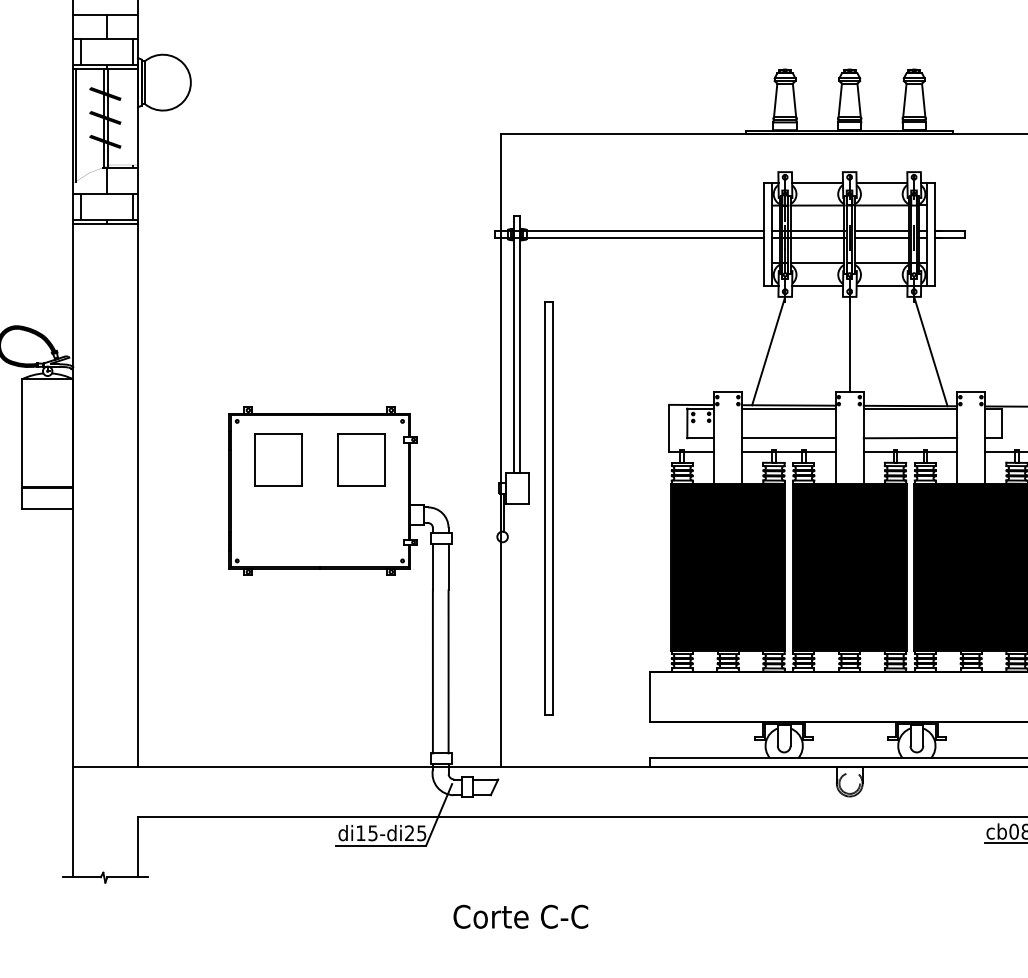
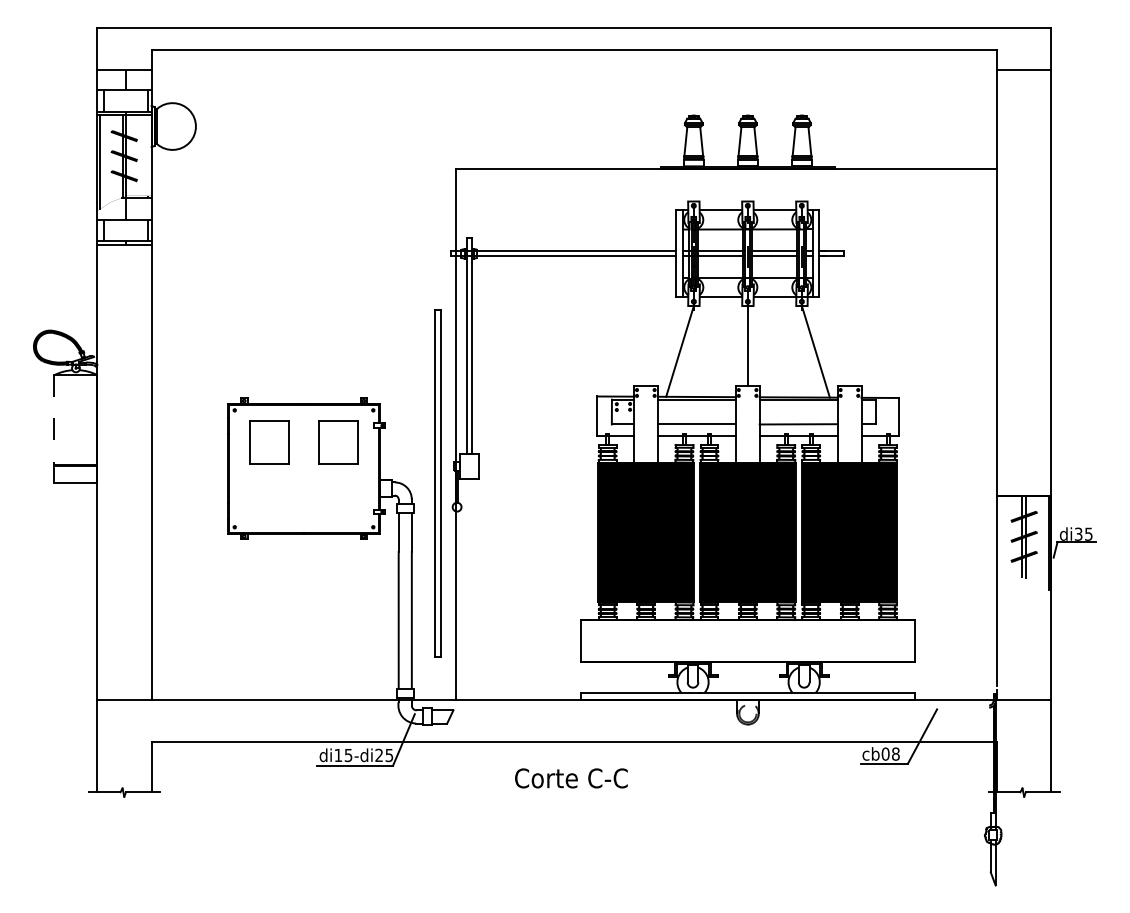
line: (22, 444) -> (54, 429), solid -> dashed
part: (548, 508) -> (437, 483), moved
text: (520, 916) -> (571, 778), moved

